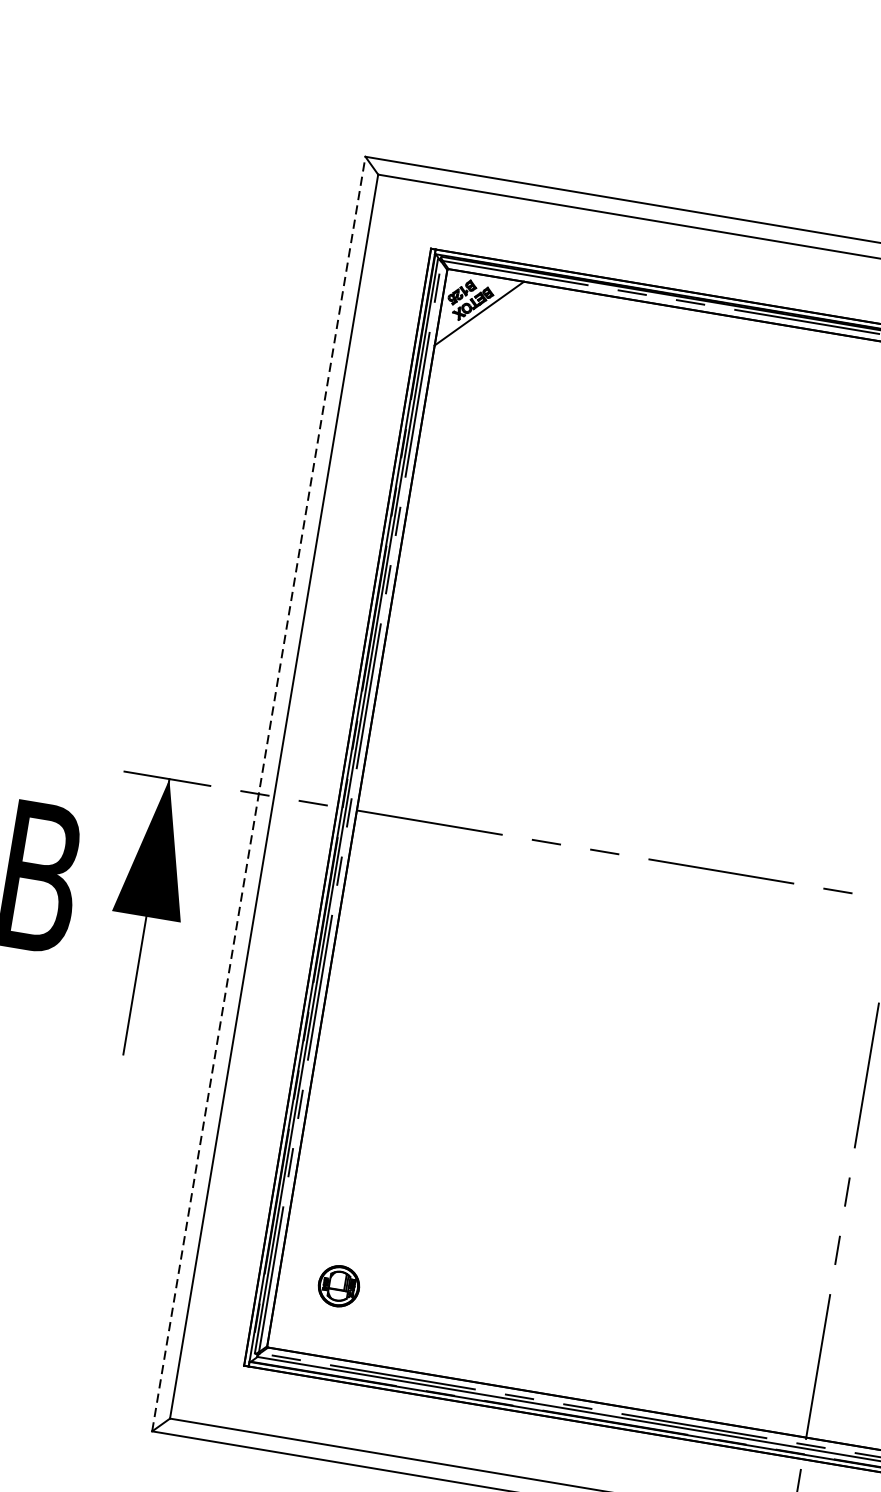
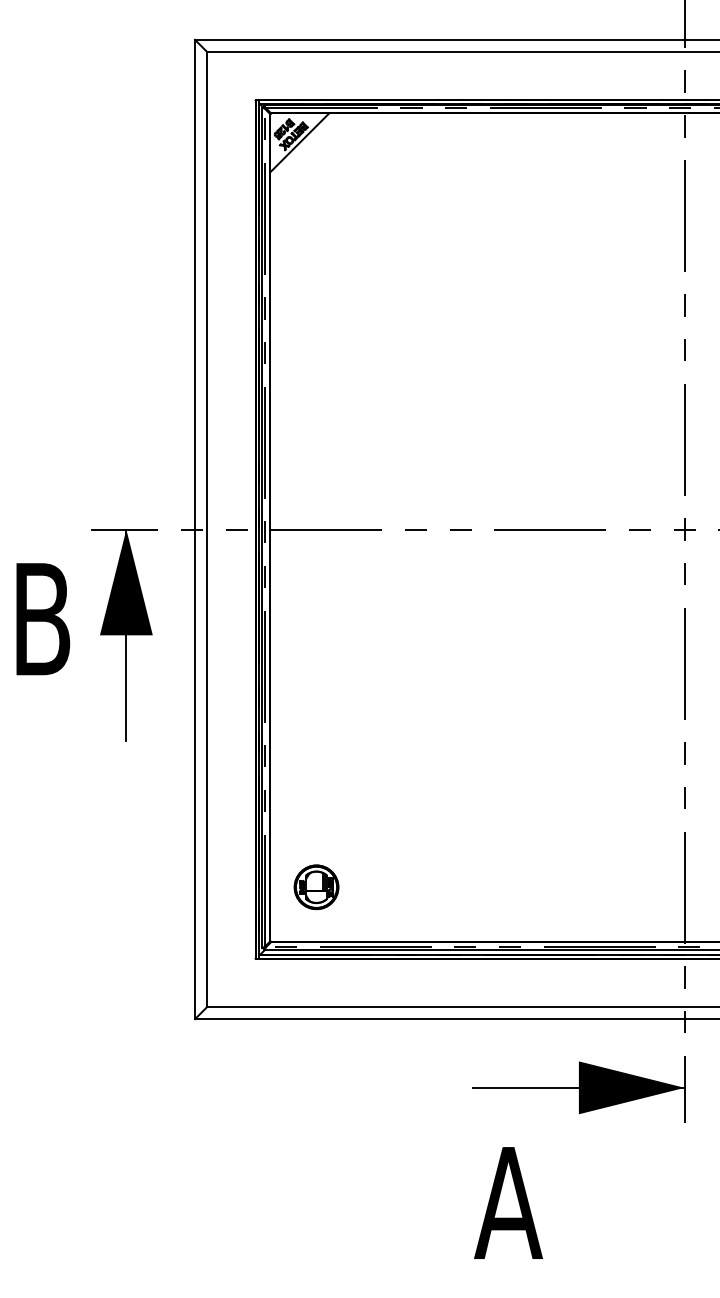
line: (259, 794) -> (195, 529), dashed -> solid
part: (338, 1286) -> (316, 887), size x1.43

